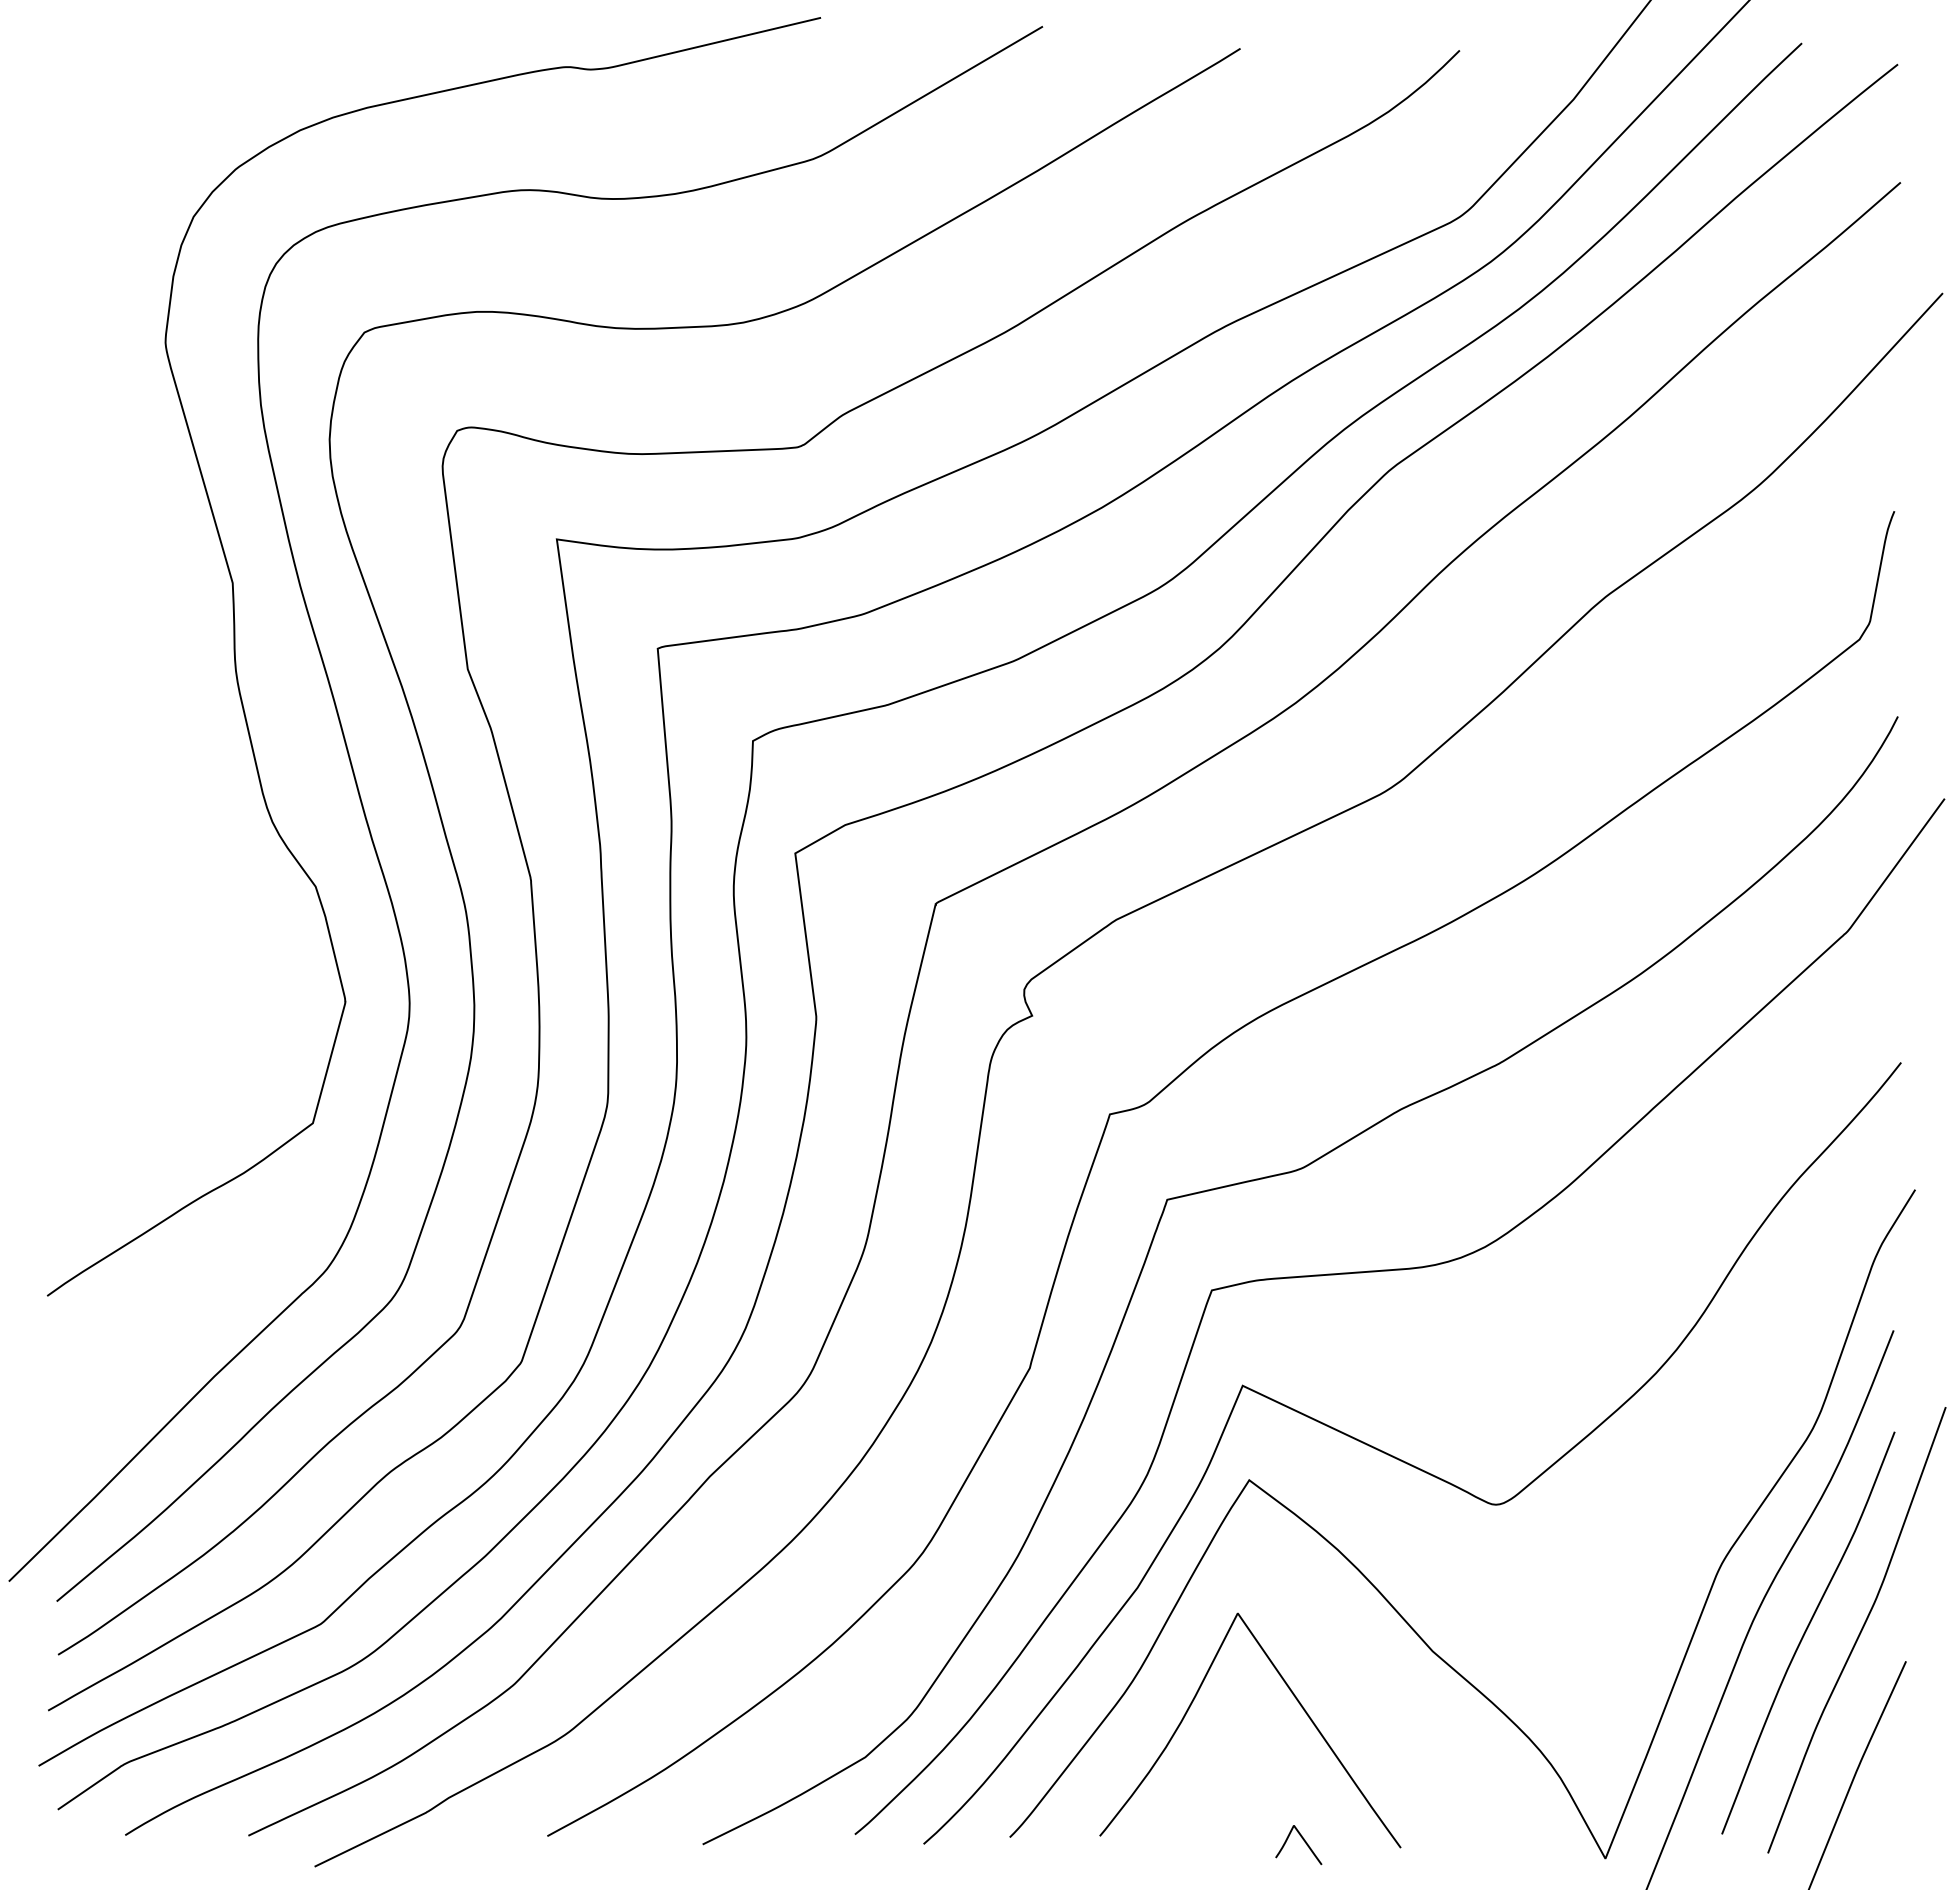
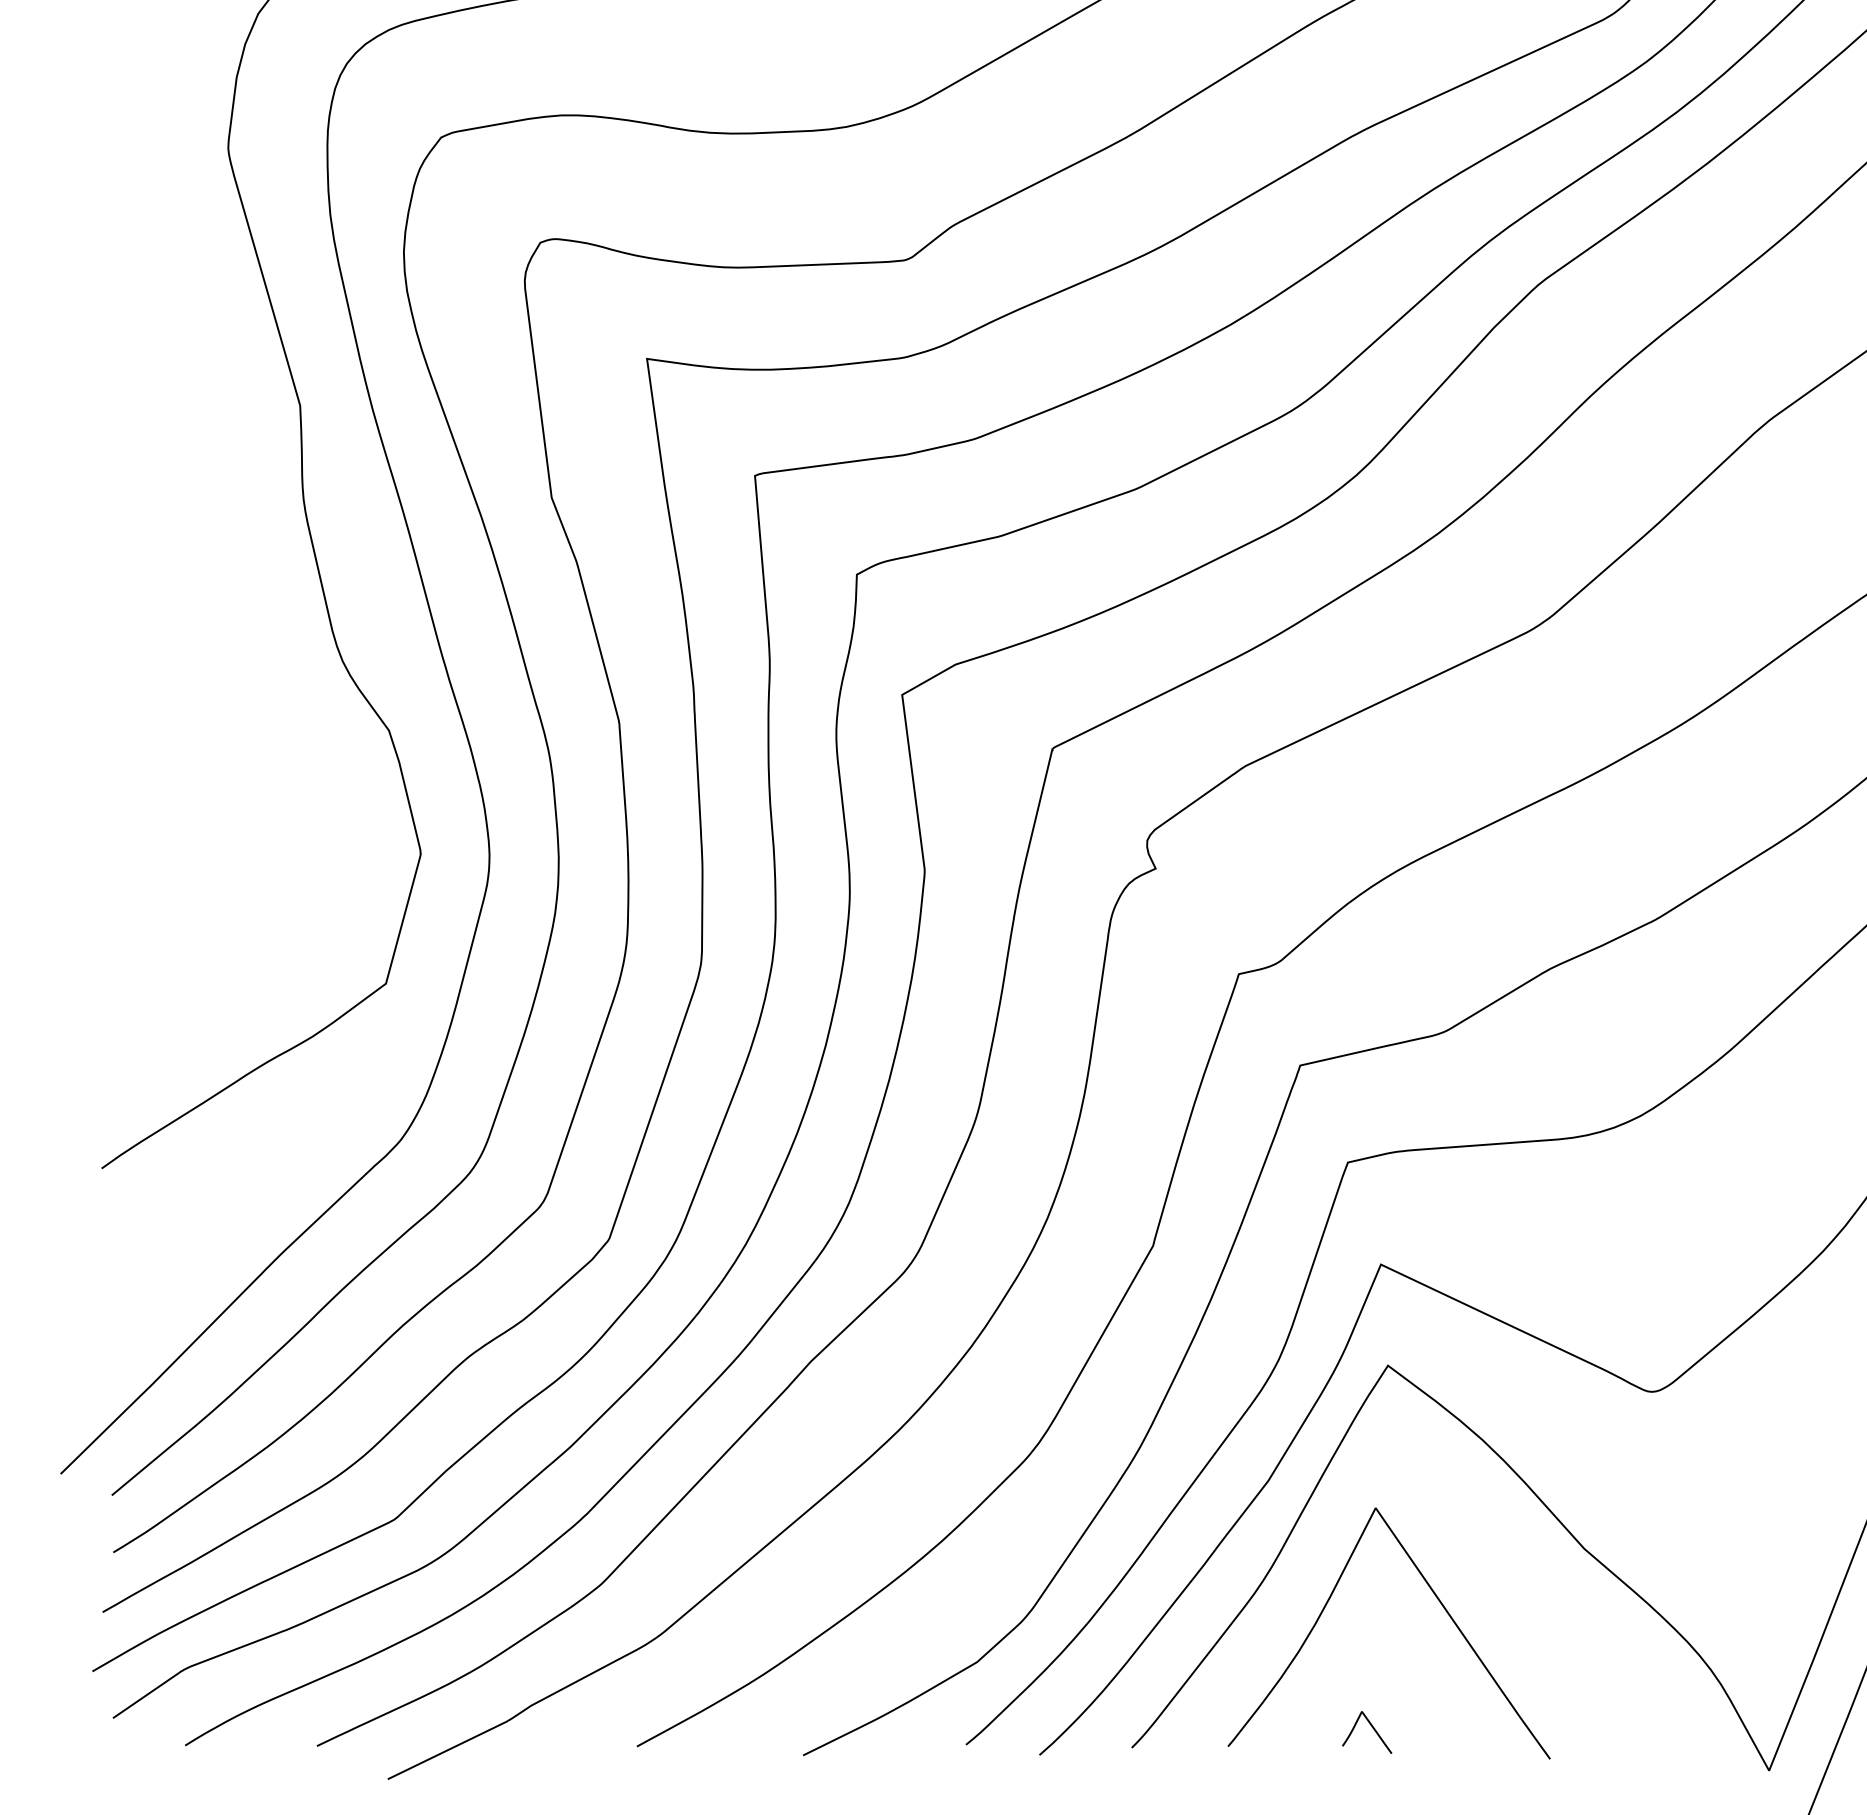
curve: (1304, 1842) -> (1373, 1729), moved

